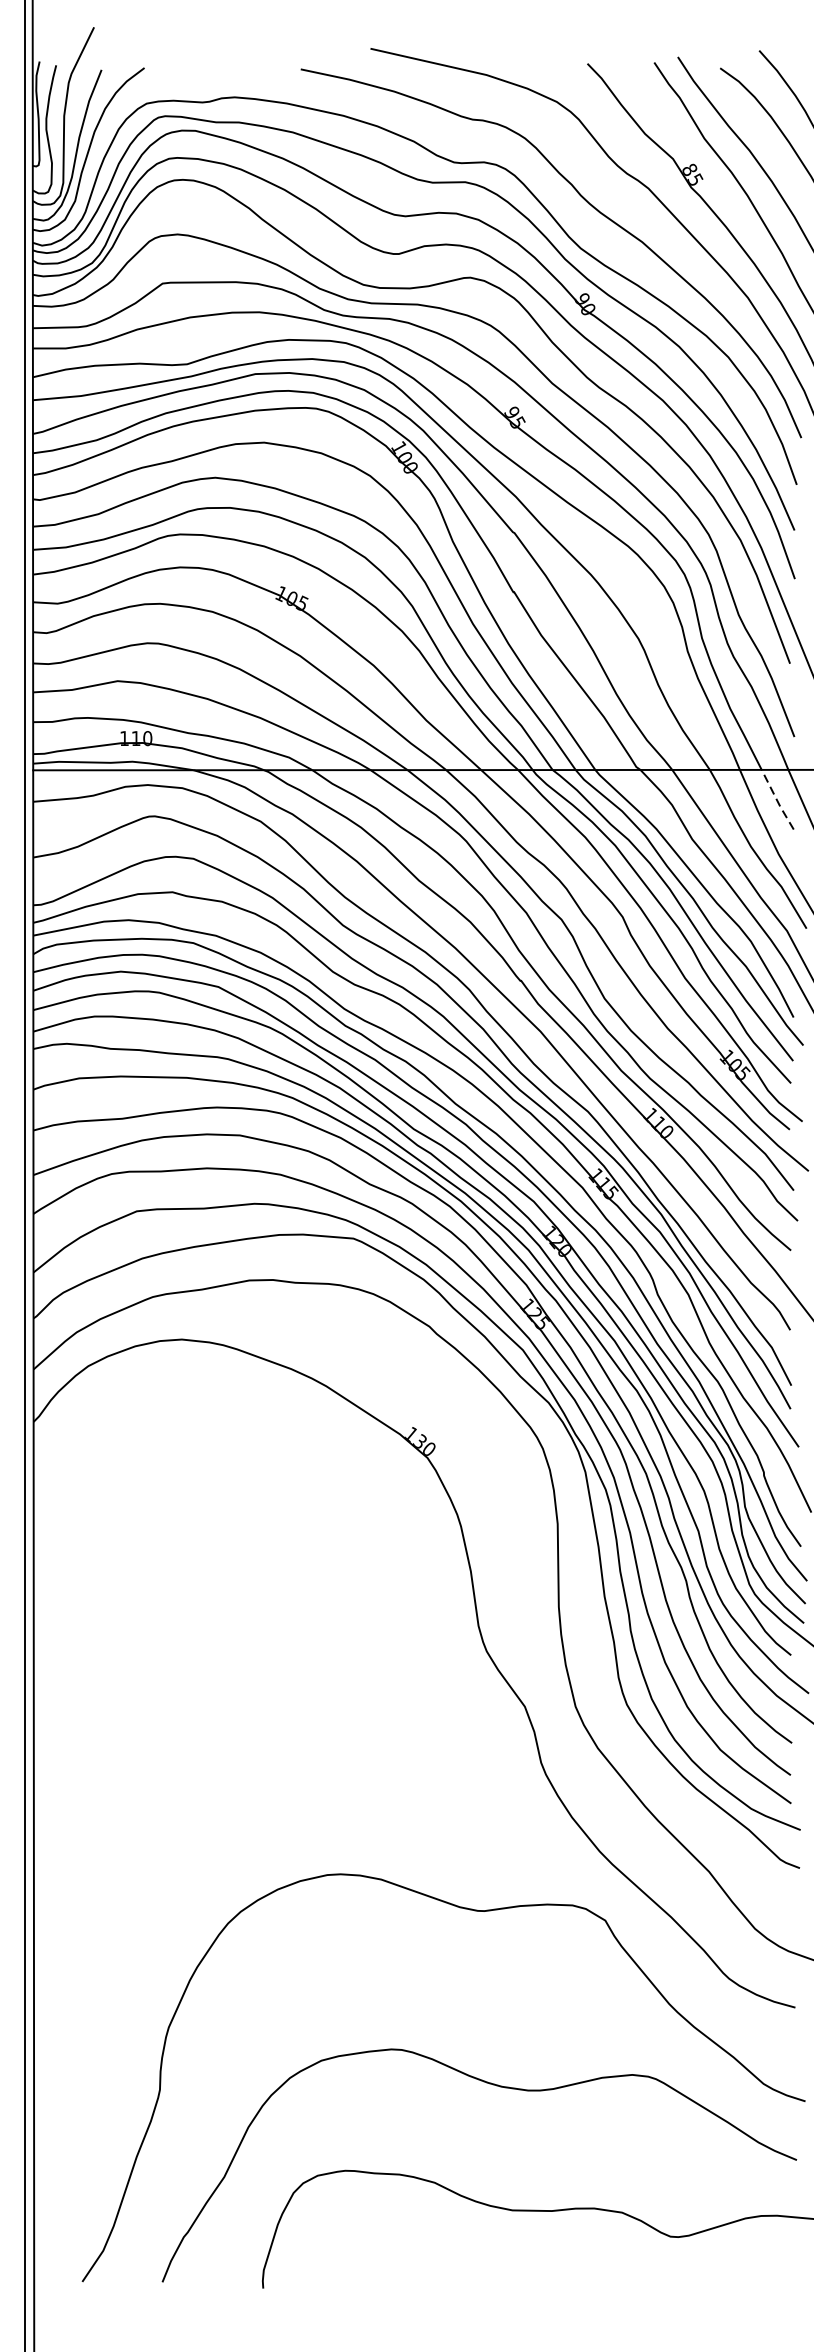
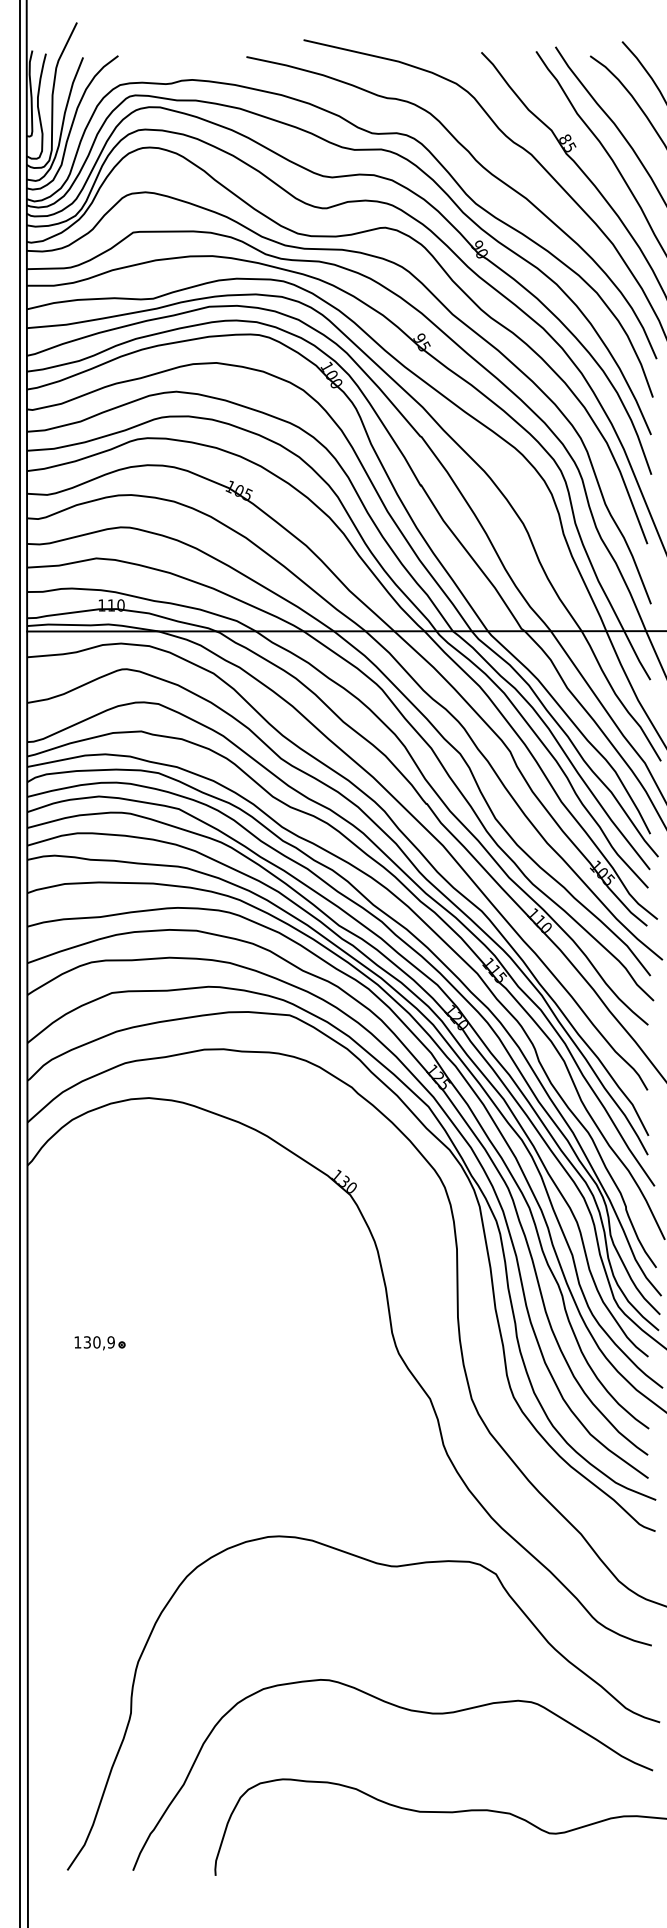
line: (776, 800) -> (636, 656), dashed -> solid
part: (121, 1639) -> (99, 1343), added

